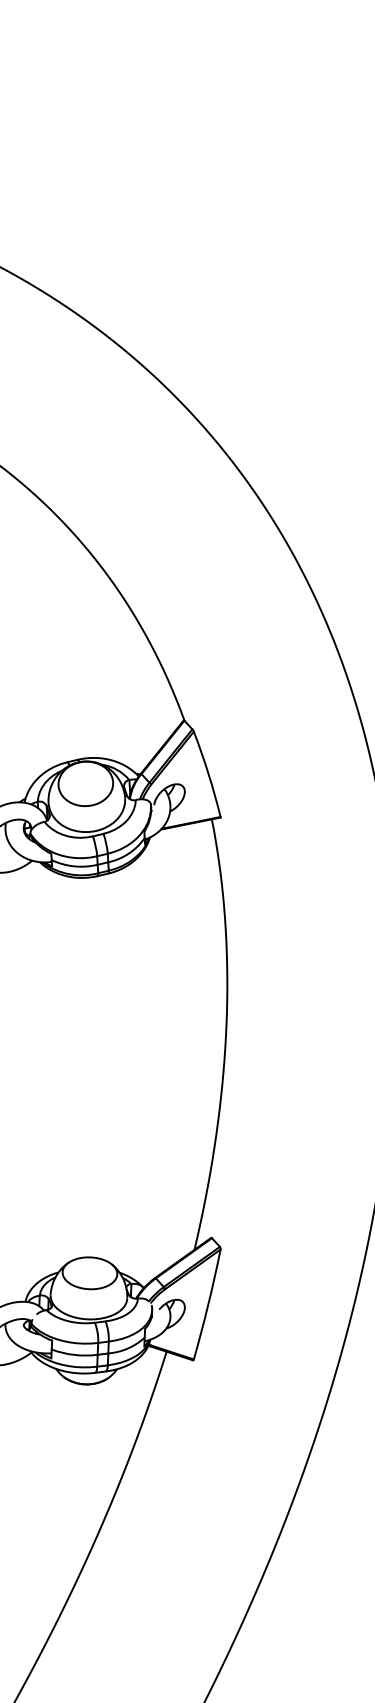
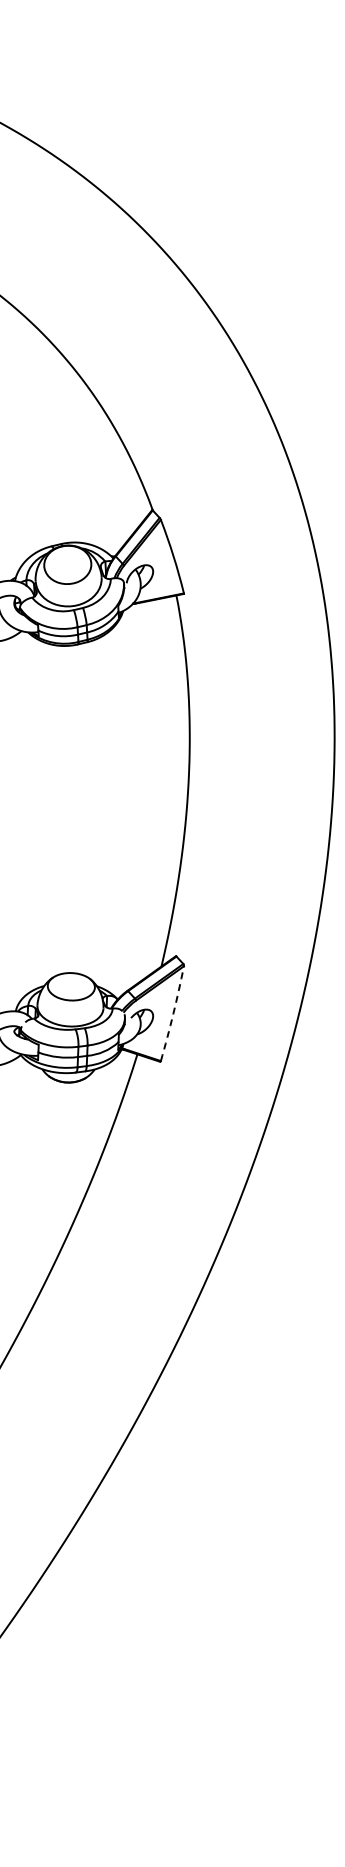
arc: (208, 1304) -> (173, 1013), solid -> dashed

